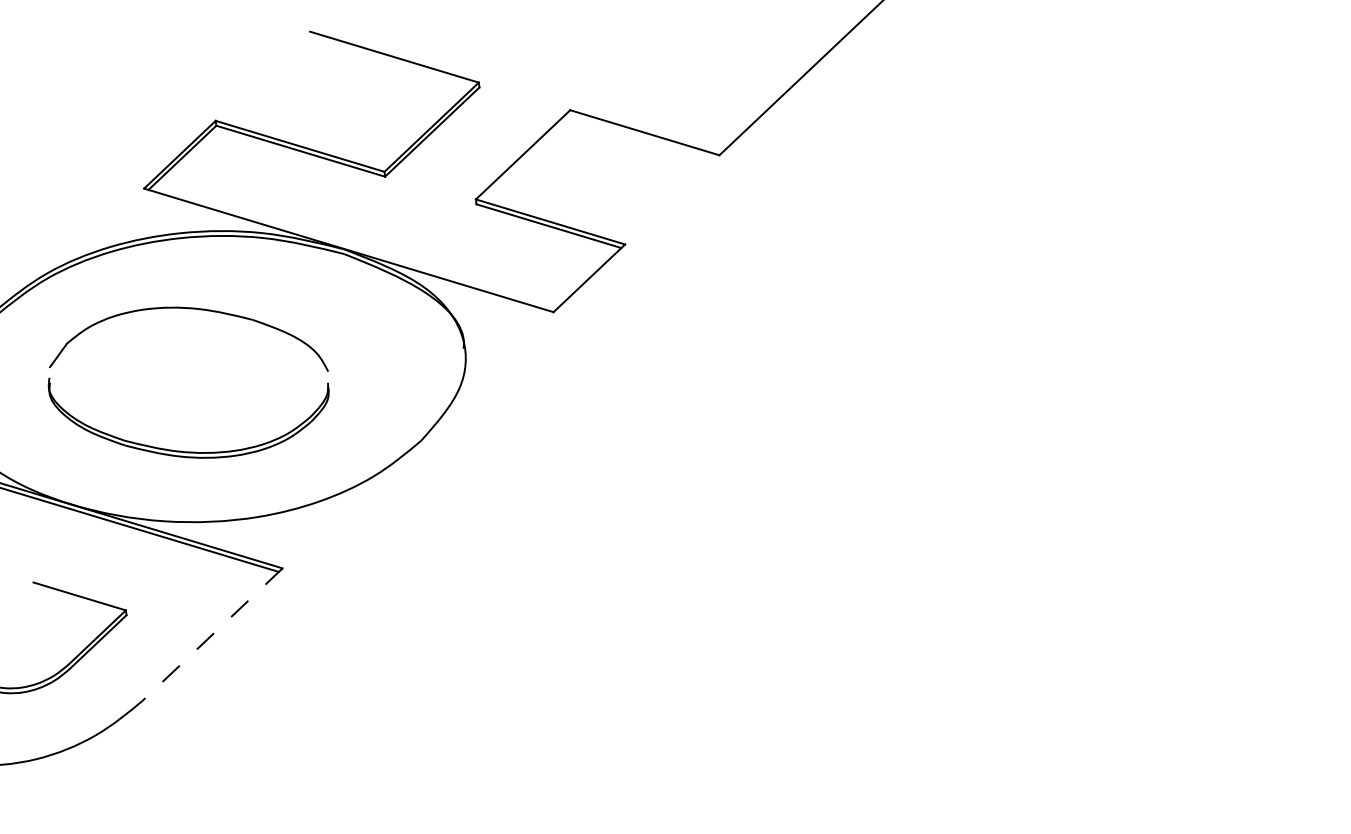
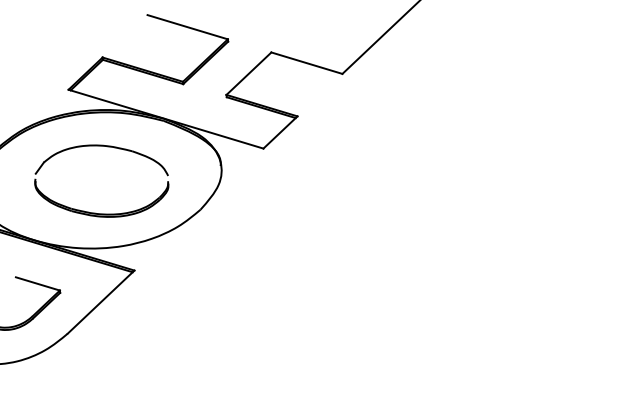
part: (175, 448) -> (95, 212), moved
line: (213, 635) -> (101, 302), dashed -> solid

